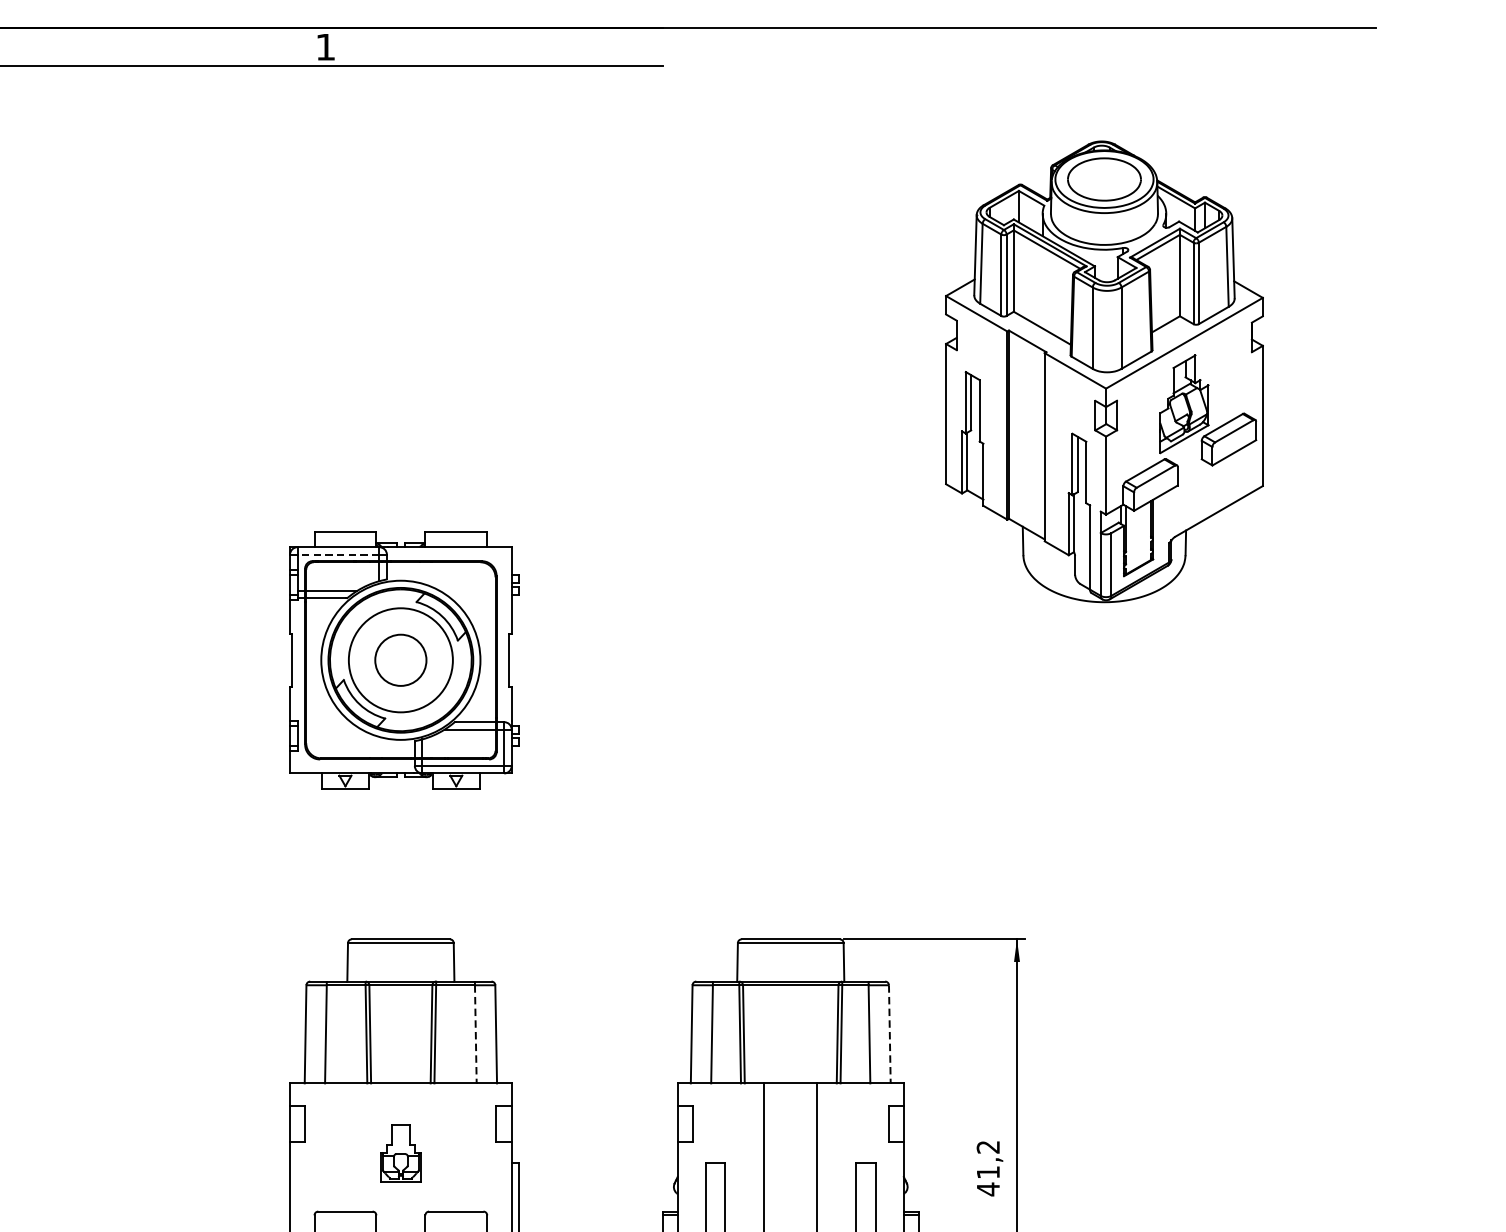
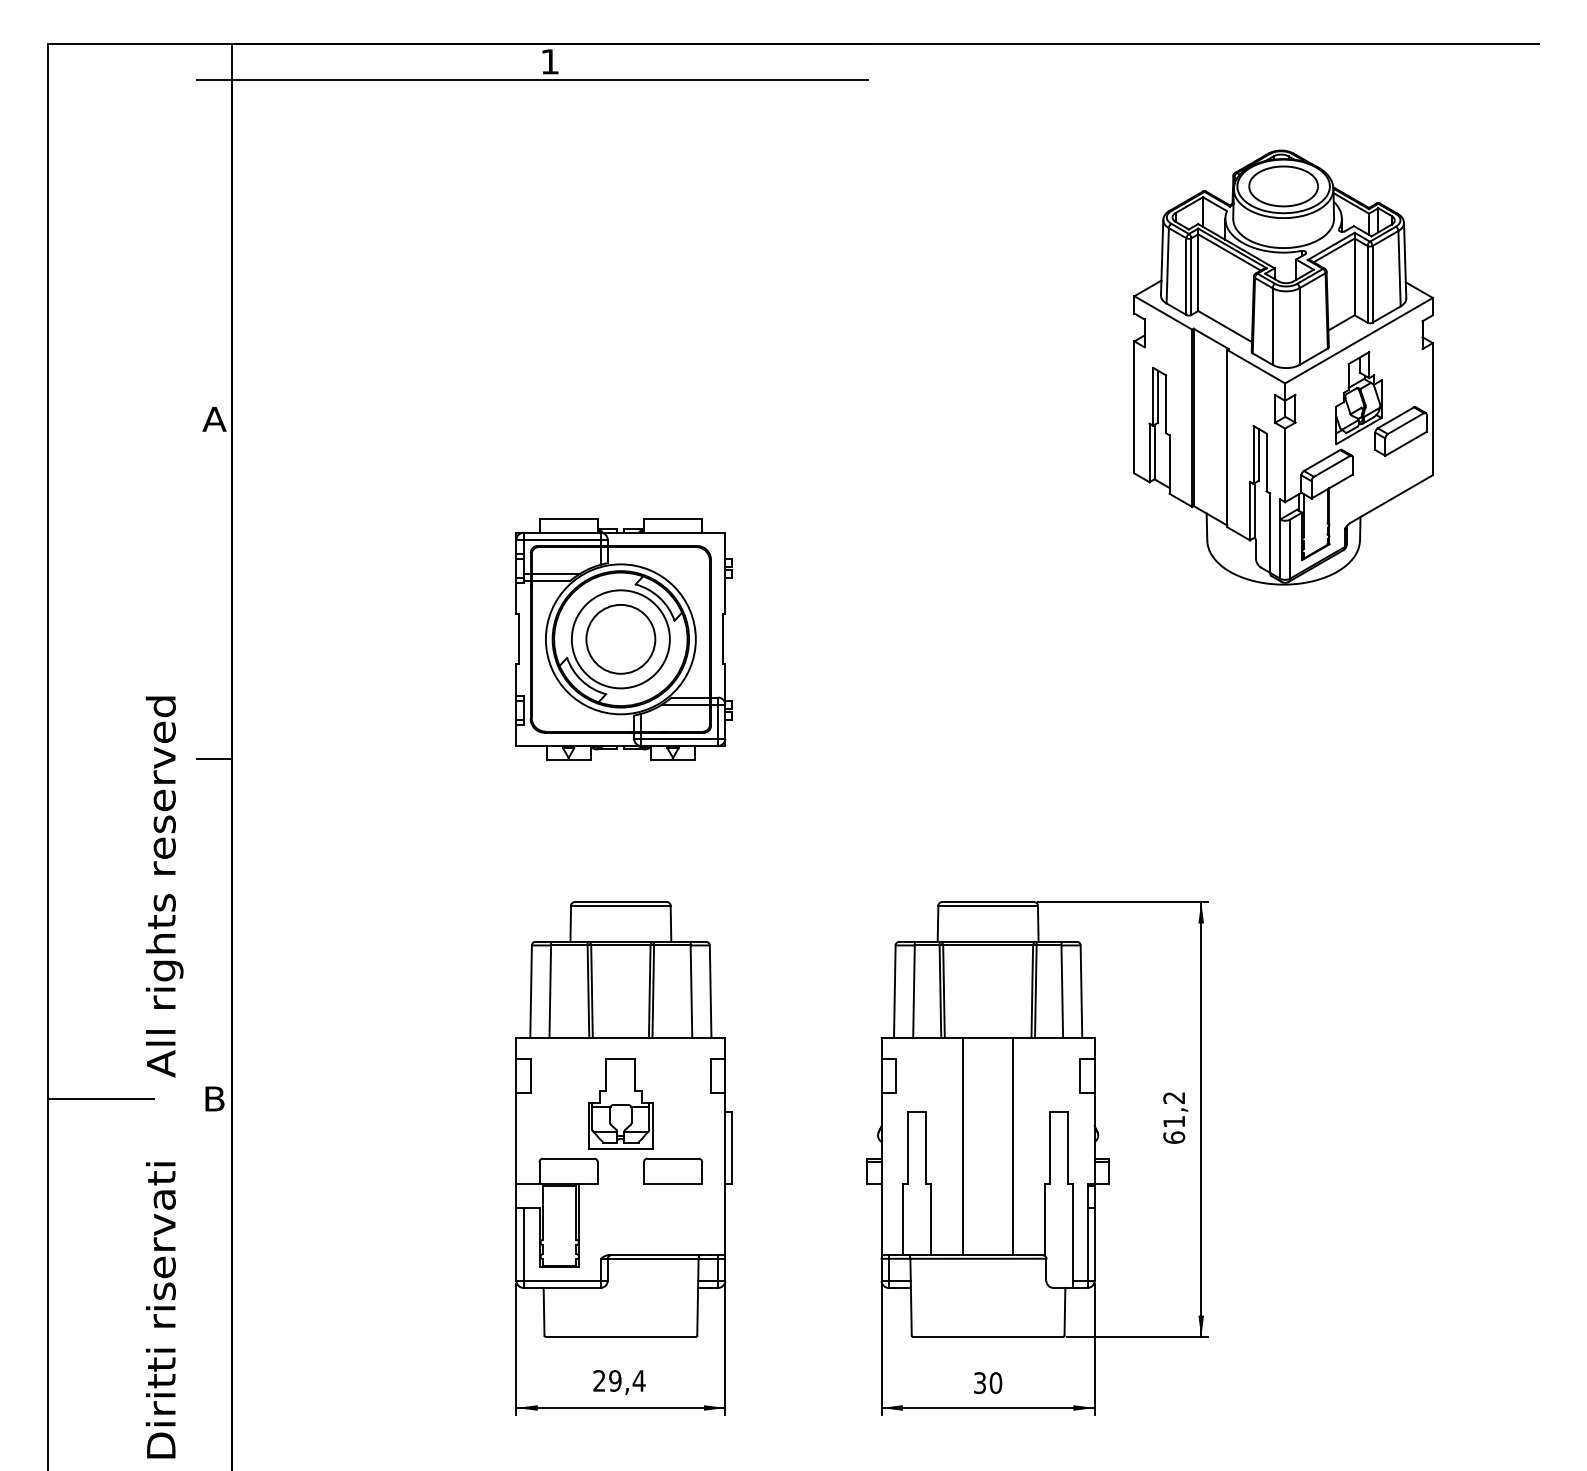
line: (338, 554) -> (562, 539), dashed -> solid
circle: (400, 659) -> (620, 638), size x1.43
line: (475, 1035) -> (691, 992), dashed -> solid
line: (889, 1035) -> (1081, 992), dashed -> solid
part: (400, 1153) -> (620, 1103), size x1.67
text: (988, 1189) -> (1174, 1137), 41,2 -> 61,2

